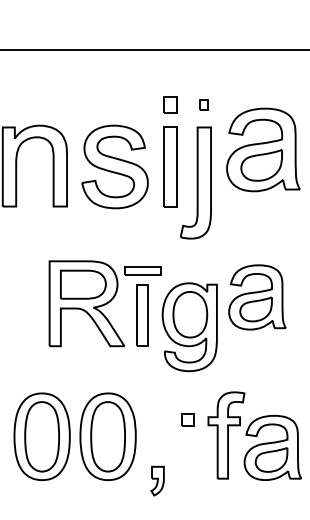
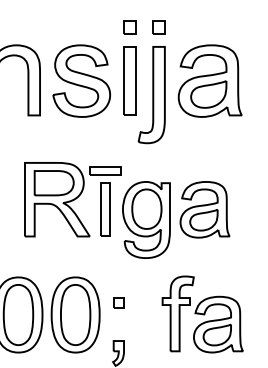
part: (204, 104) -> (159, 26), size x1.67
part: (263, 149) -> (210, 80), moved
part: (257, 297) -> (205, 209), moved
part: (187, 419) -> (118, 302), moved

